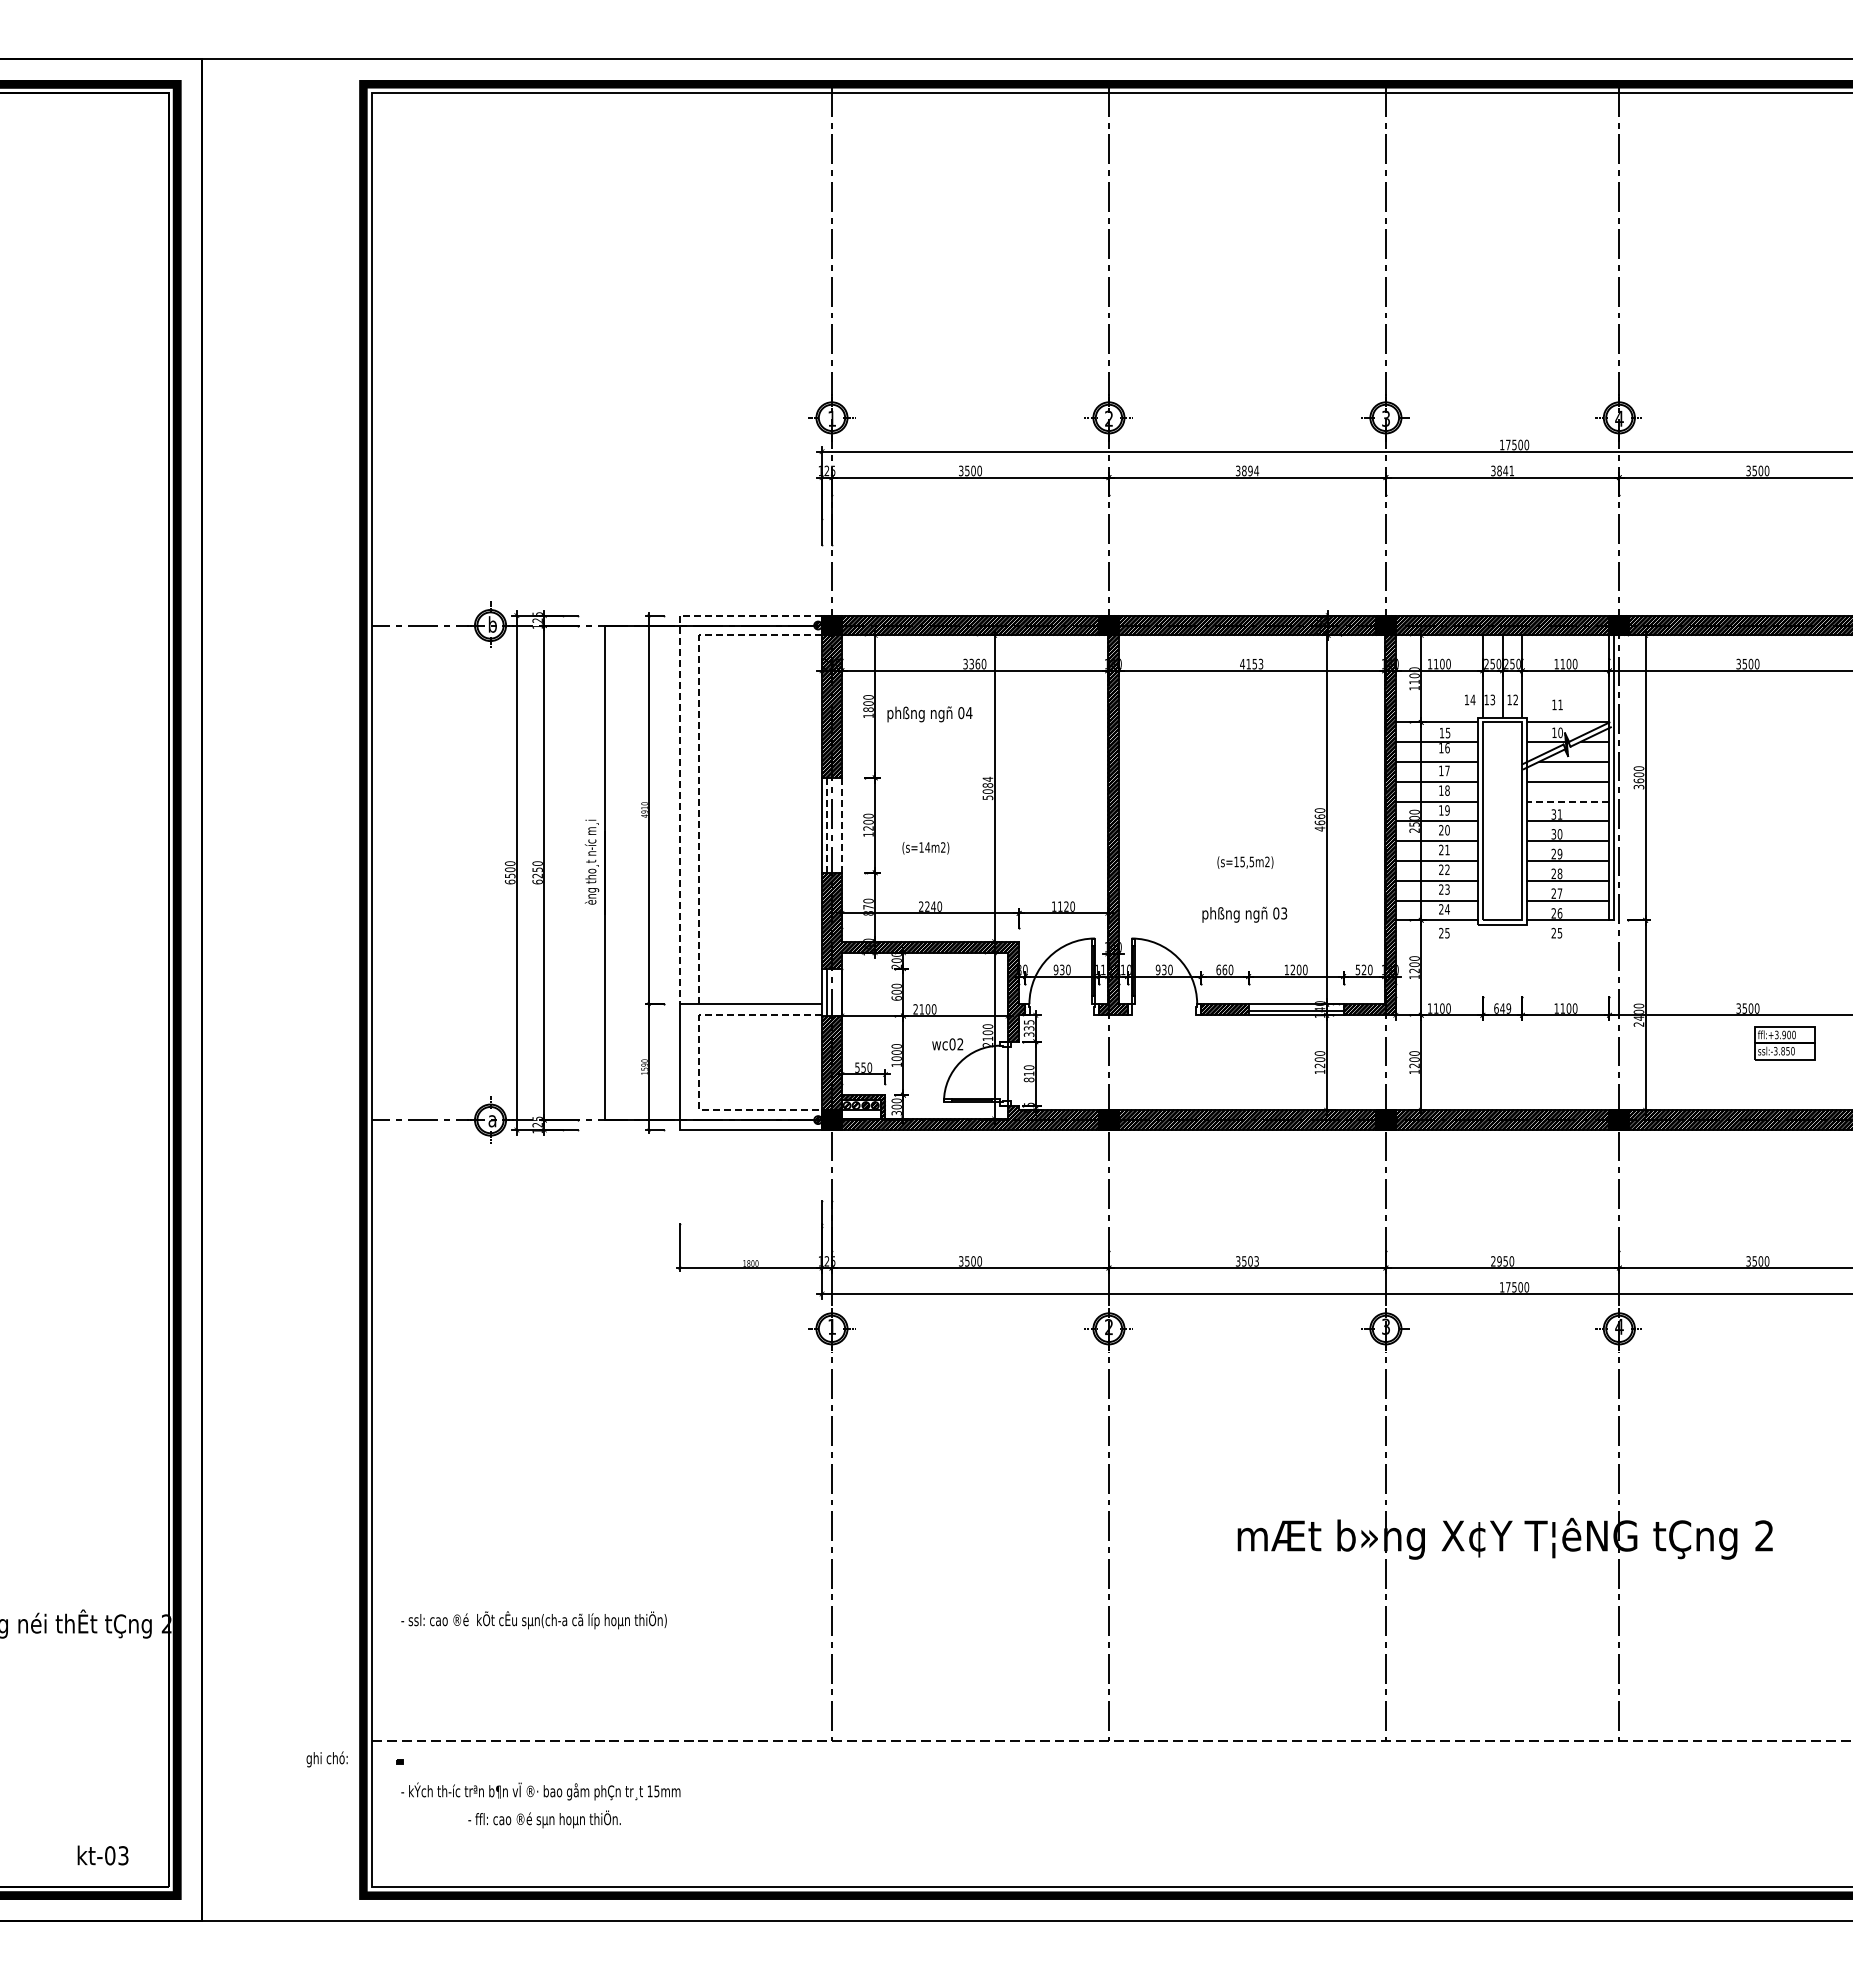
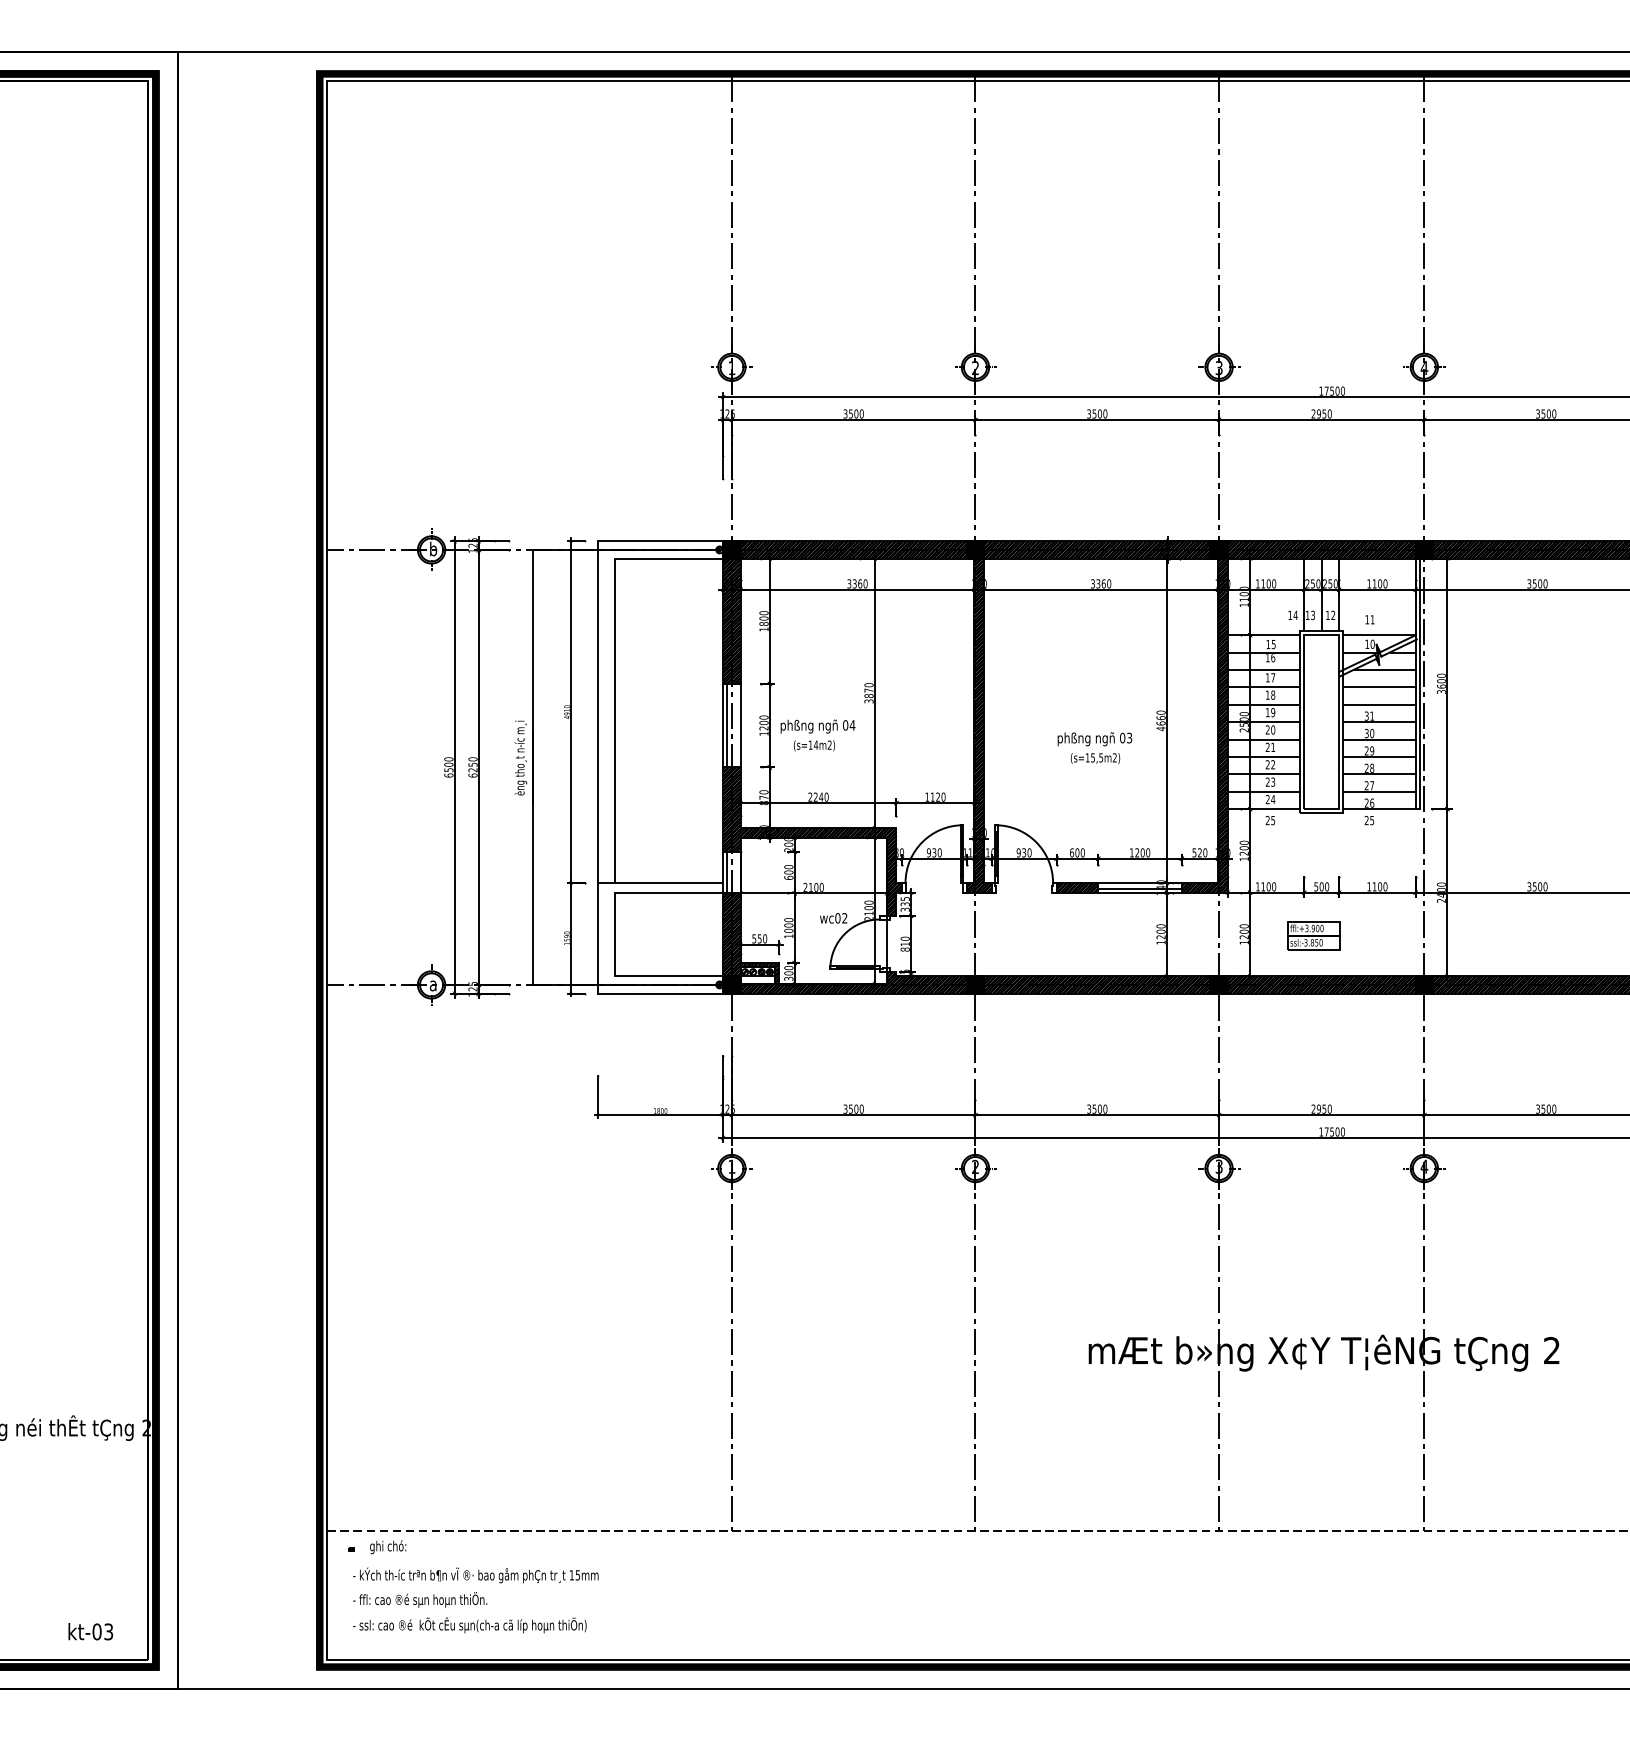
text: (1250, 470) -> (1099, 413), 3894 -> 3500
text: (1502, 470) -> (1321, 413), 3841 -> 2950
text: (1251, 663) -> (1100, 583), 4153 -> 3360
text: (929, 714) -> (817, 726), moved
line: (679, 738) -> (597, 649), dashed -> solid
line: (699, 758) -> (615, 666), dashed -> solid
text: (987, 787) -> (868, 692), 5084 -> 3870
line: (1567, 801) -> (1378, 704), dashed -> solid
line: (841, 824) -> (740, 724), dashed -> solid
line: (826, 825) -> (727, 725), dashed -> solid
text: (1244, 914) -> (1094, 739), moved
text: (1224, 969) -> (1077, 852), 660 -> 600
text: (1502, 1008) -> (1321, 886), 649 -> 500
part: (1784, 1043) -> (1313, 936), moved
line: (699, 1063) -> (615, 935), dashed -> solid
text: (1256, 1261) -> (1105, 1109), 3503 -> 3500
text: (533, 1620) -> (469, 1625), moved
text: (326, 1759) -> (387, 1547), moved
text: (544, 1819) -> (420, 1600), moved

